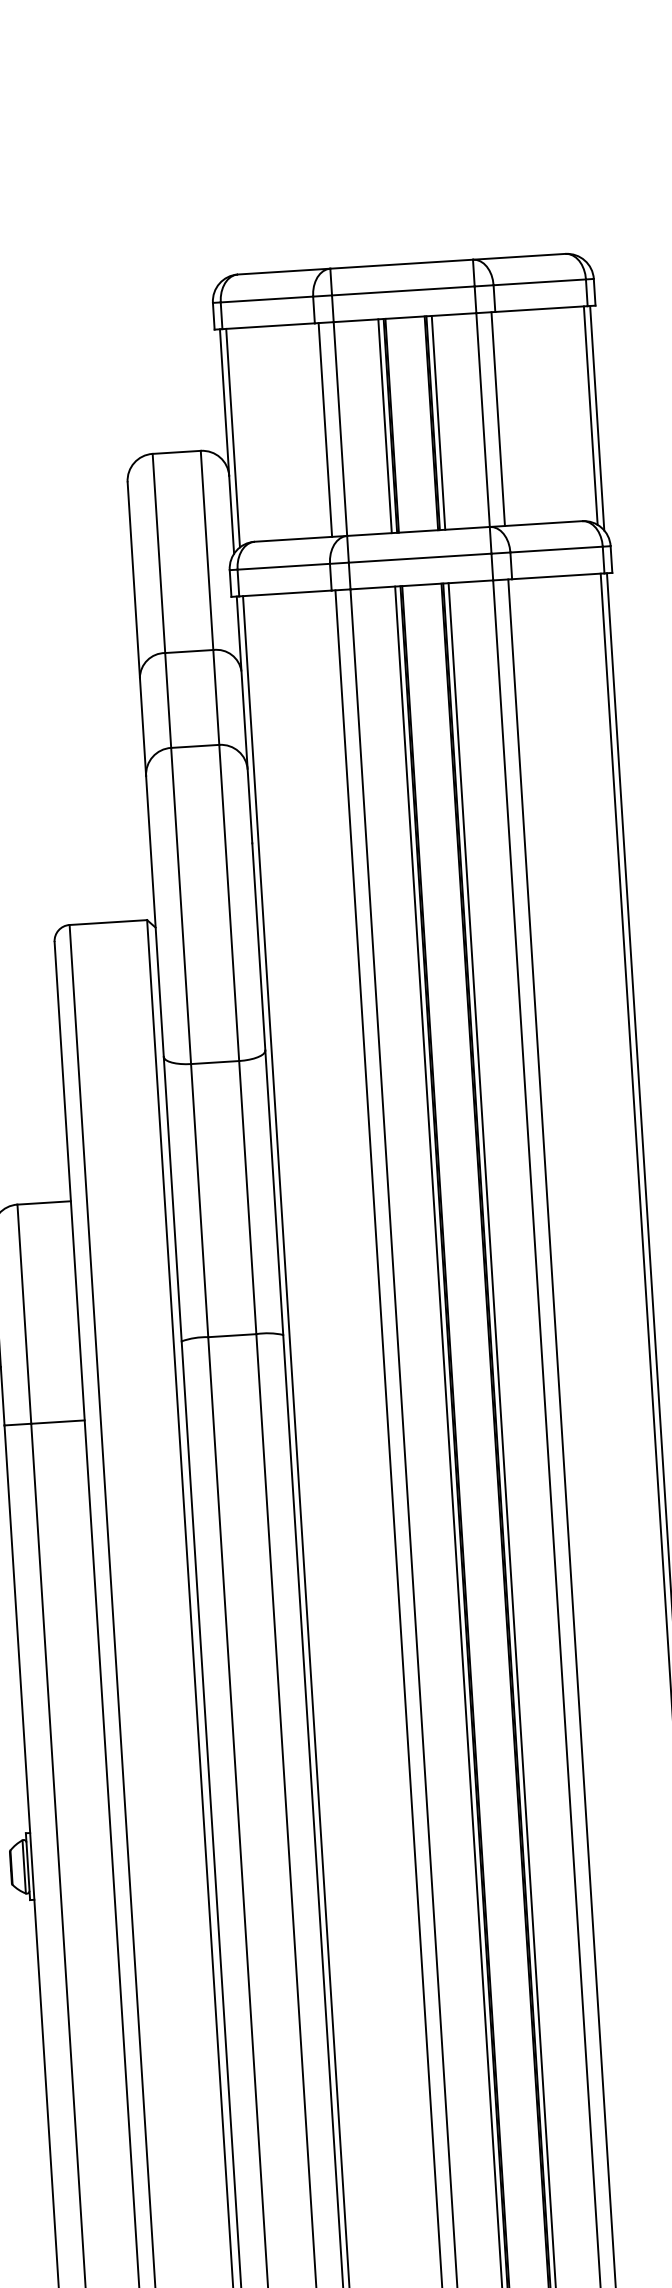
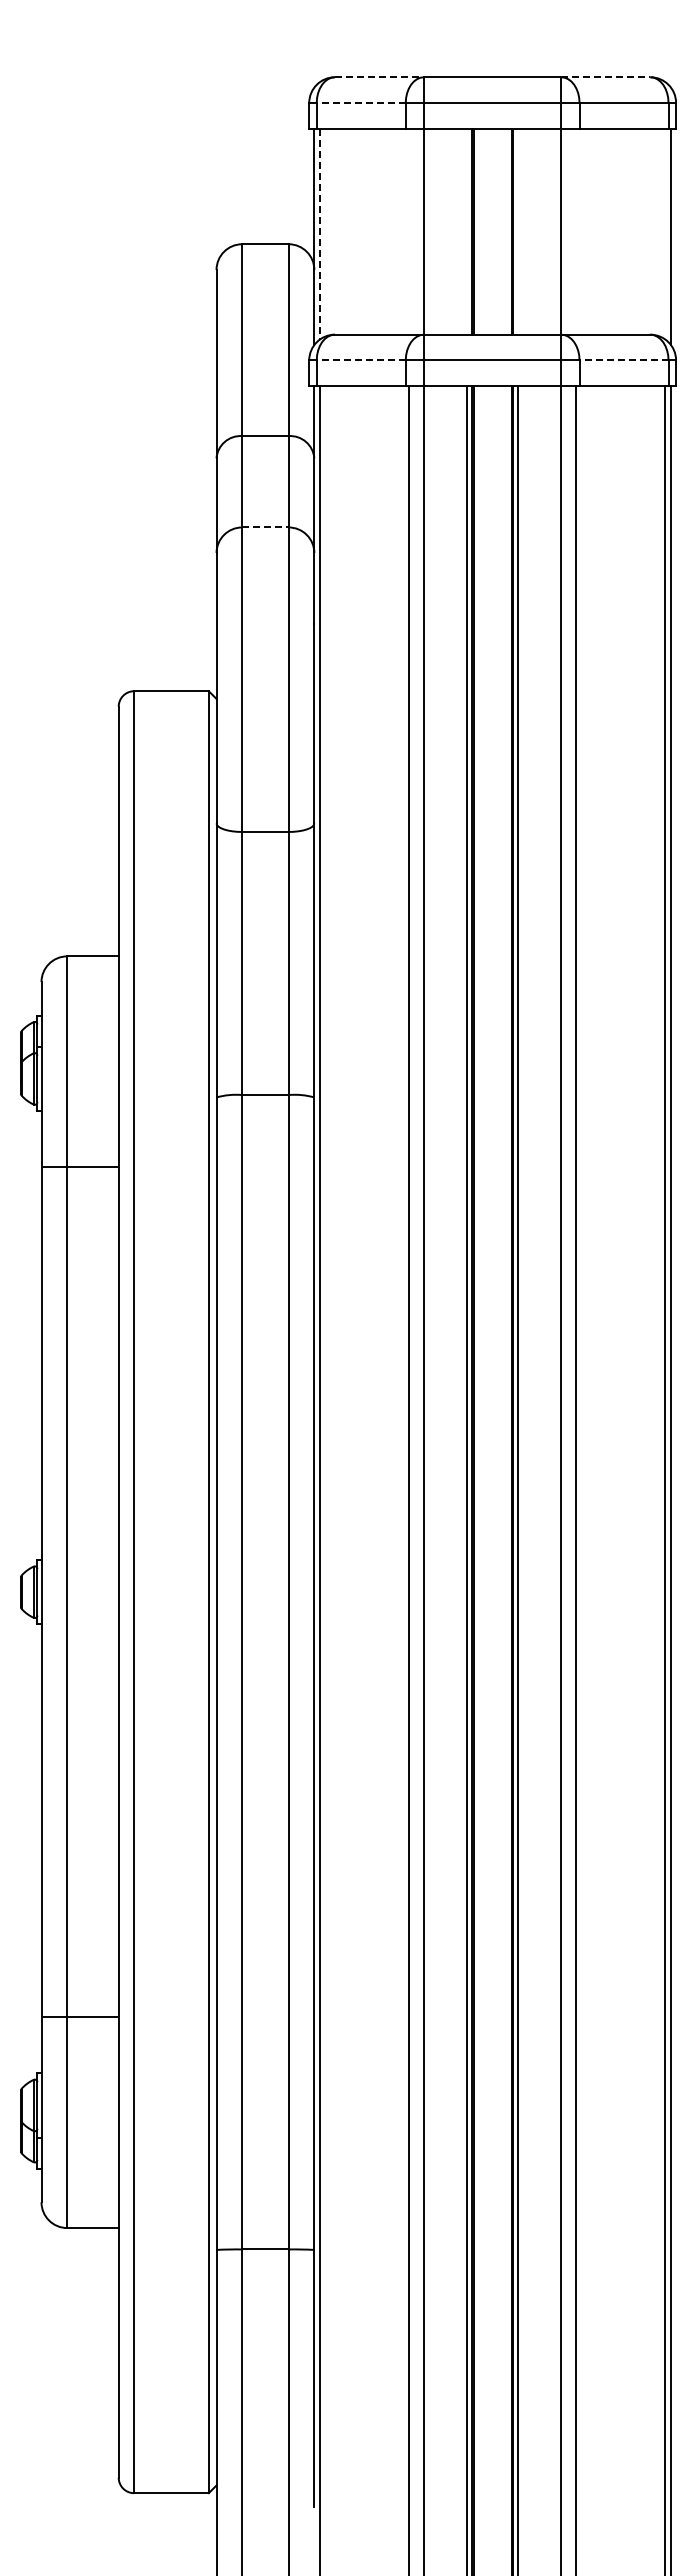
line: (518, 257) -> (605, 77), solid -> dashed
line: (284, 271) -> (379, 77), solid -> dashed
line: (267, 300) -> (361, 103), solid -> dashed
line: (590, 415) -> (664, 233), removed
line: (497, 418) -> (575, 231), removed
line: (438, 422) -> (518, 231), removed
line: (384, 426) -> (466, 231), removed
line: (325, 429) -> (409, 231), removed
line: (233, 438) -> (320, 234), solid -> dashed
line: (556, 549) -> (623, 360), solid -> dashed
line: (284, 566) -> (361, 360), solid -> dashed
line: (195, 746) -> (265, 527), solid -> dashed

